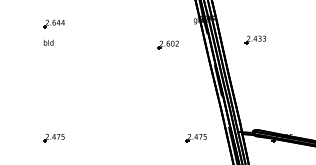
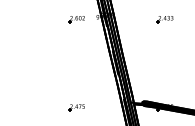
part: (254, 39) -> (164, 18), moved
part: (167, 44) -> (76, 18), moved
part: (195, 138) -> (76, 107), moved

